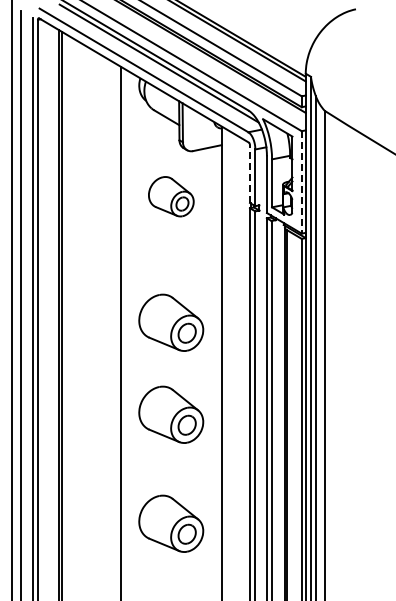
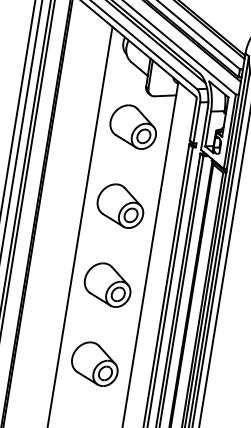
line: (250, 174) -> (193, 120), dashed -> solid
line: (301, 182) -> (229, 131), dashed -> solid
part: (171, 196) -> (133, 126), size x1.43
part: (171, 322) -> (120, 205), moved

